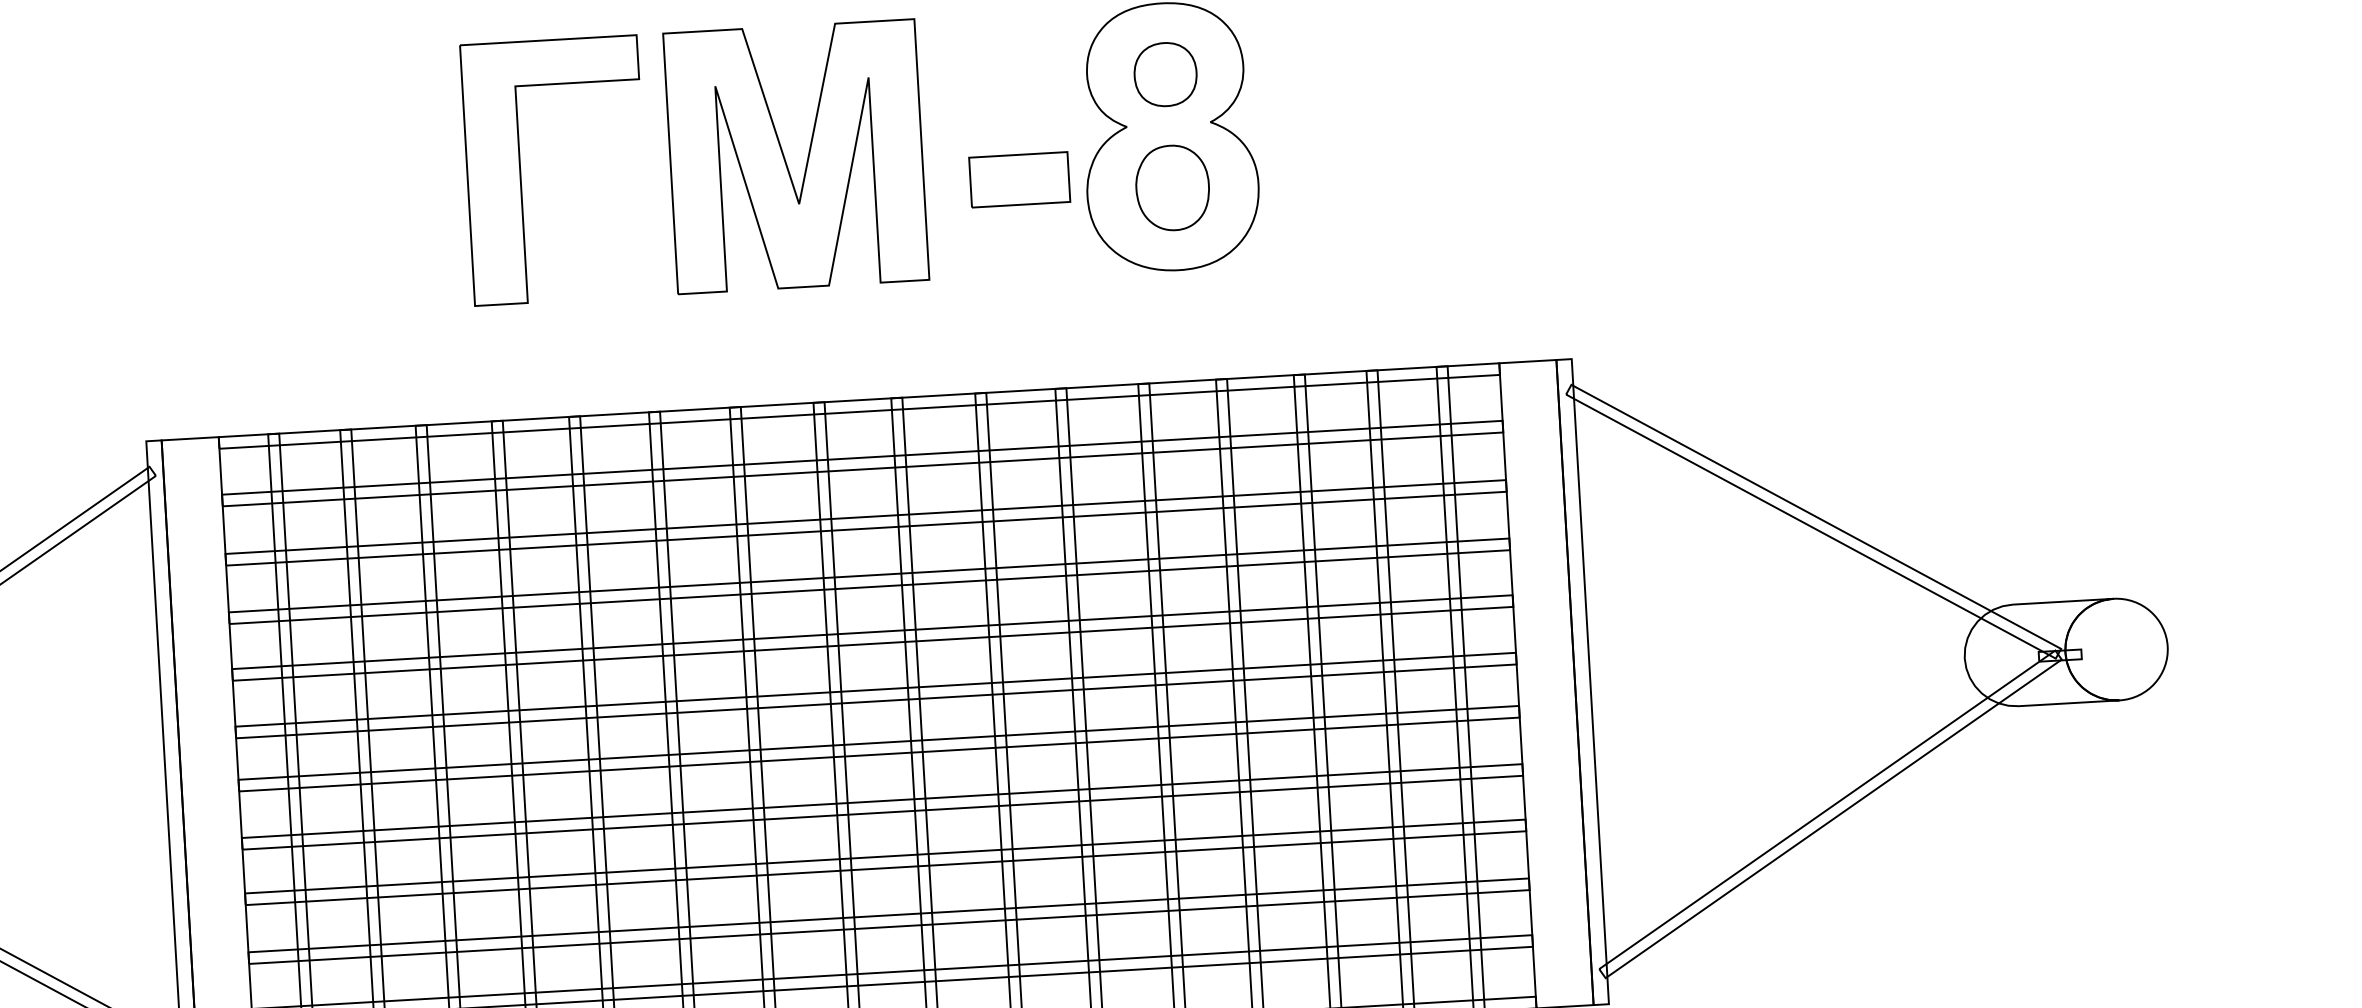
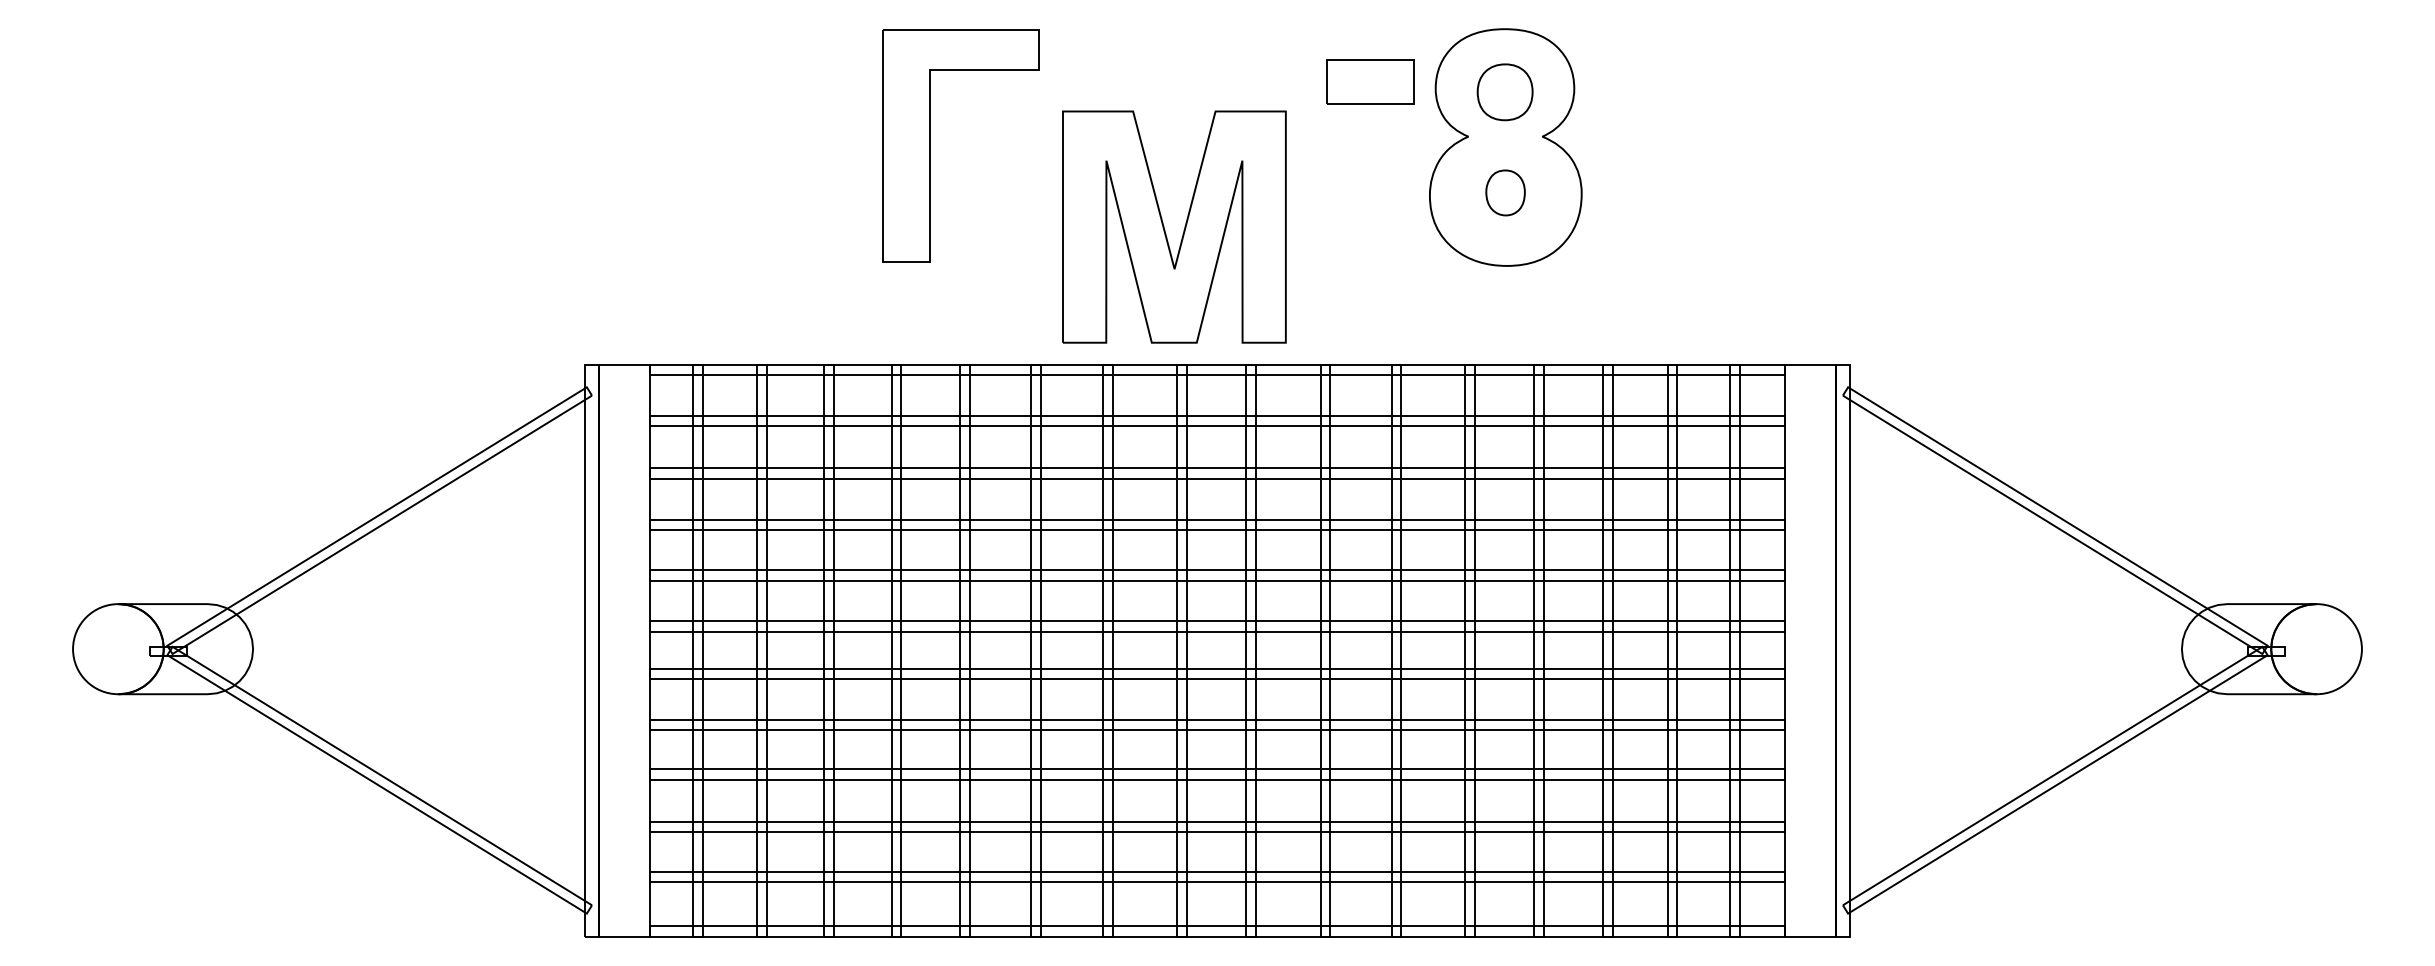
part: (786, 160) -> (1165, 229), moved
part: (1019, 179) -> (1370, 81), moved
part: (1172, 187) -> (1505, 192), size x0.6

